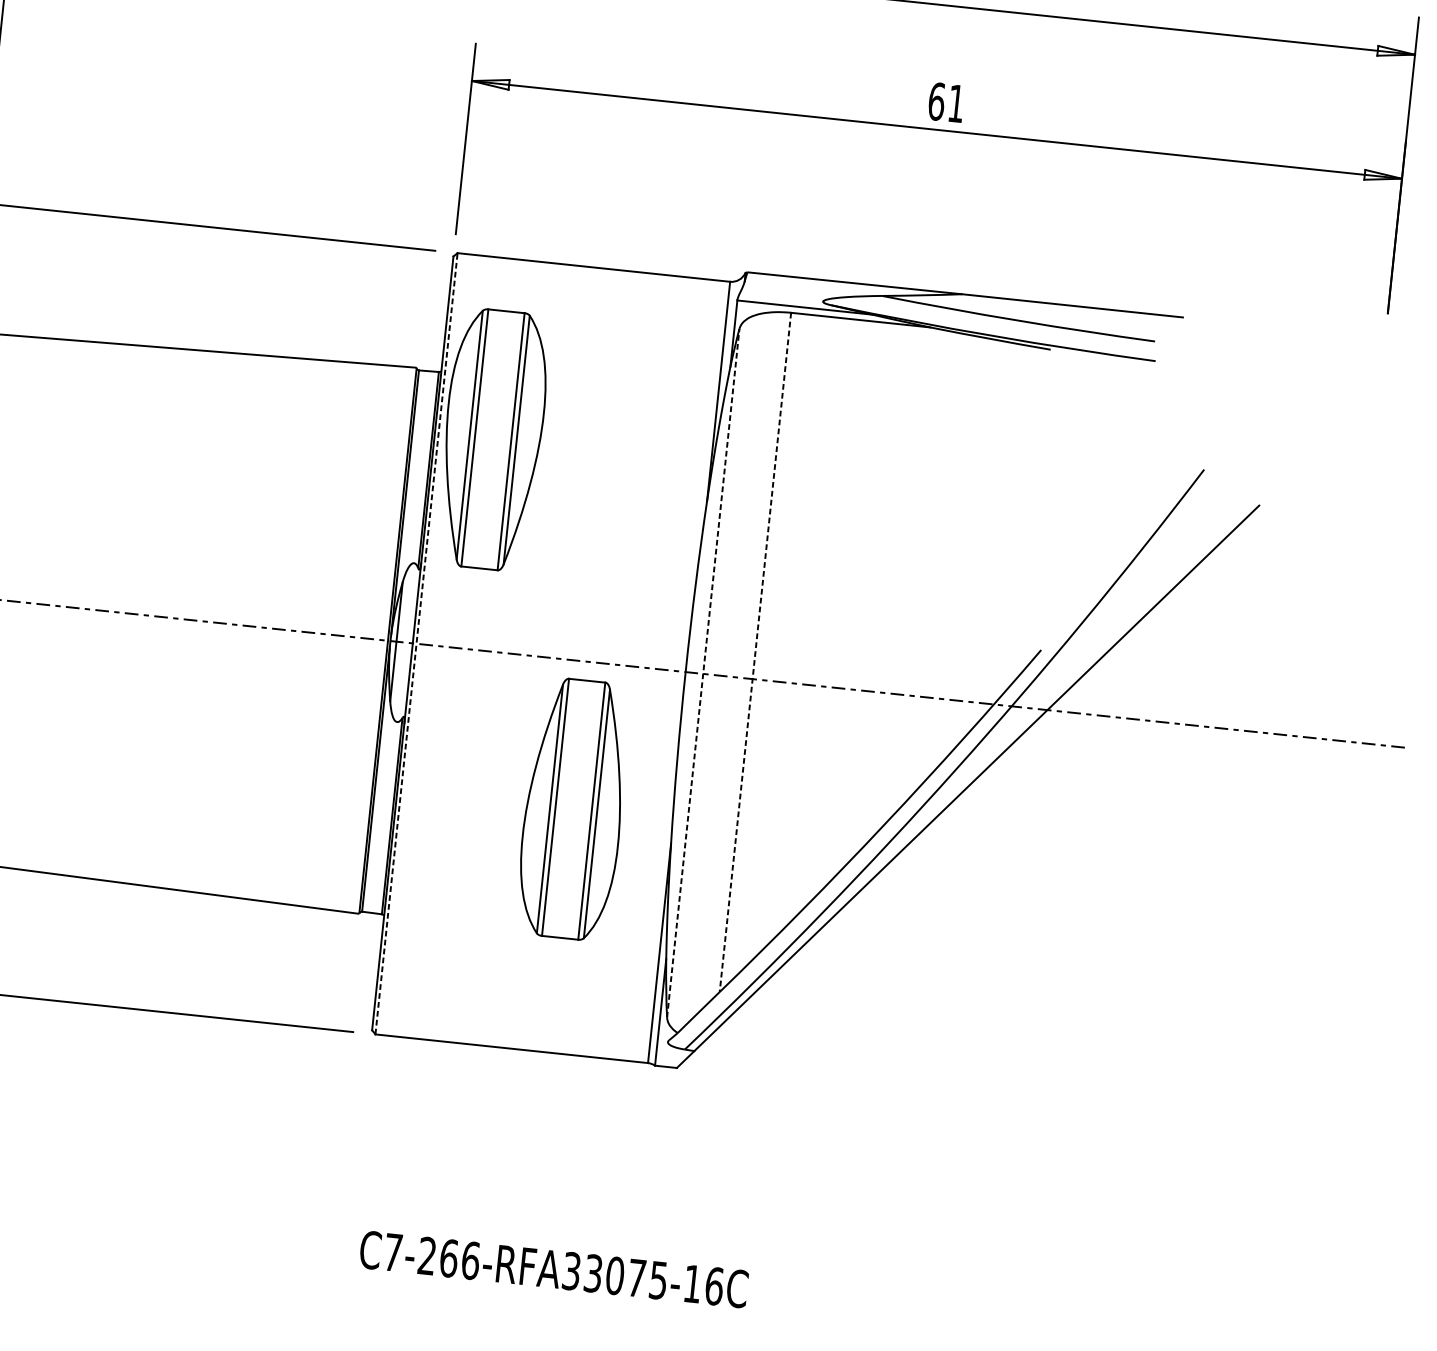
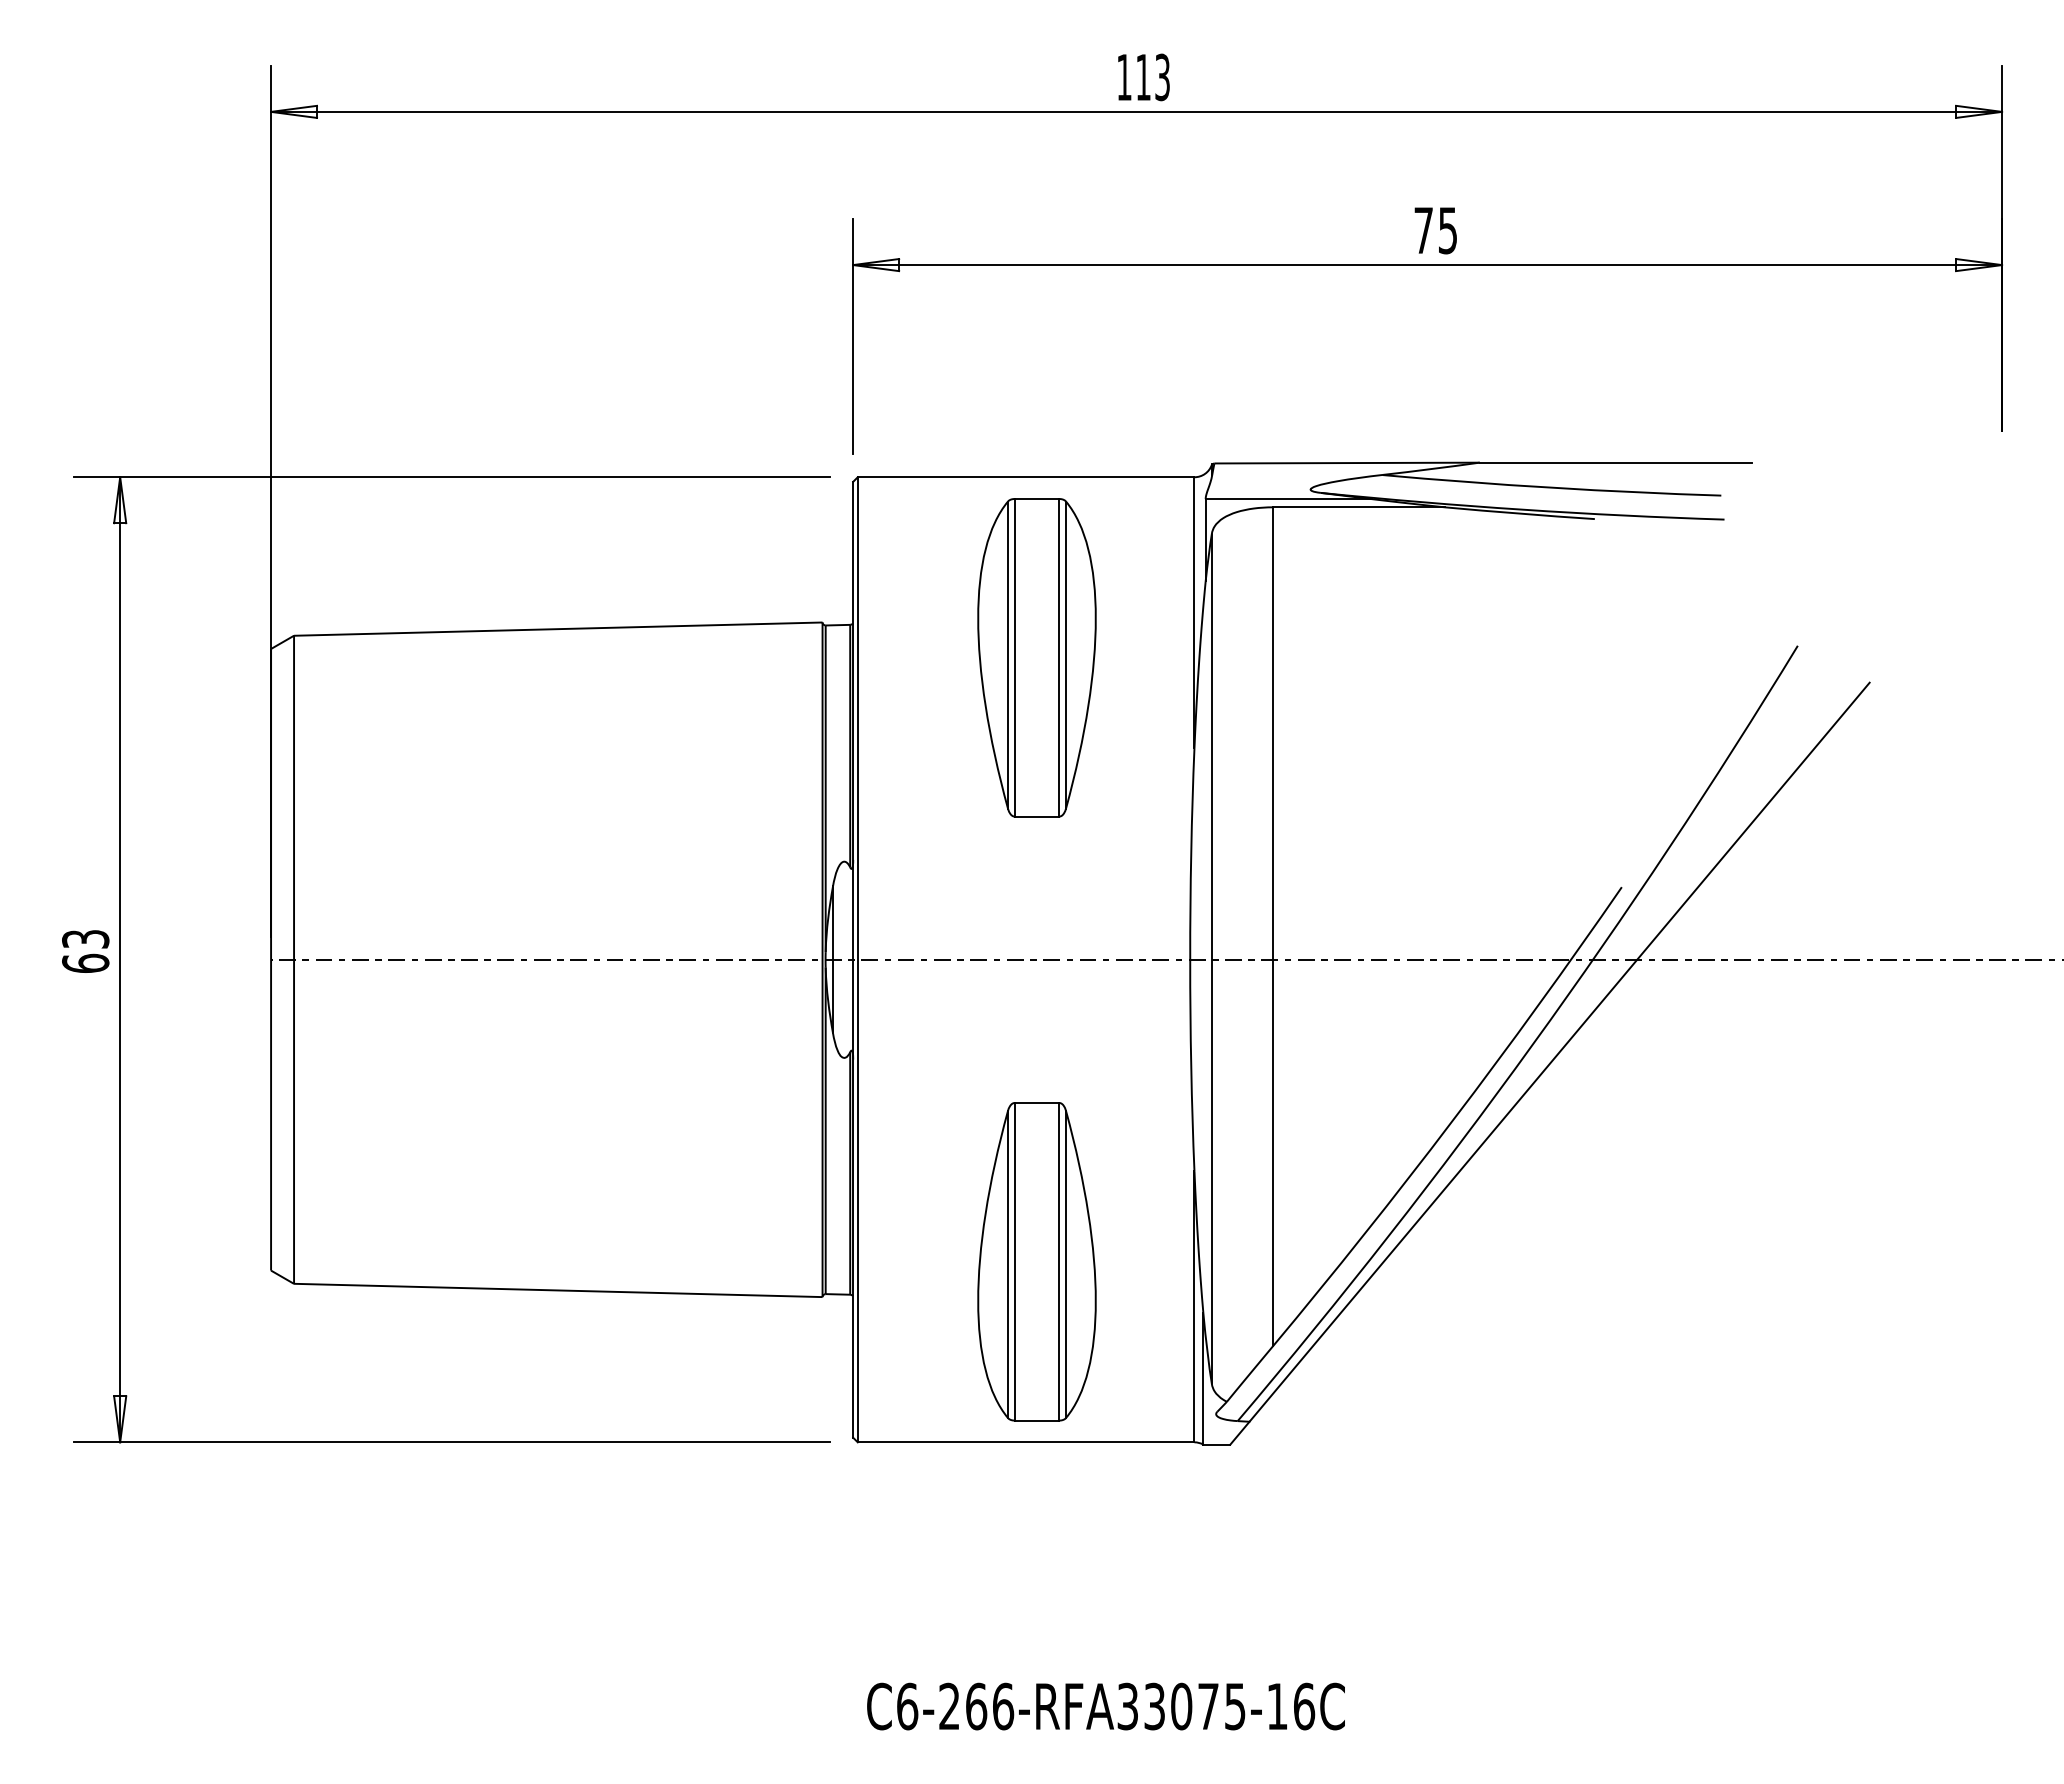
text: (946, 102) -> (1435, 230), 61 -> 75
part: (492, 439) -> (1036, 657), moved
line: (416, 643) -> (857, 959), dashed -> solid
line: (755, 652) -> (1272, 927), dashed -> solid
line: (702, 672) -> (1211, 958), dashed -> solid
part: (573, 808) -> (1036, 1261), moved
text: (393, 1252) -> (907, 1706), C7-266-RFA33075-16C -> C6-266-RFA33075-16C

